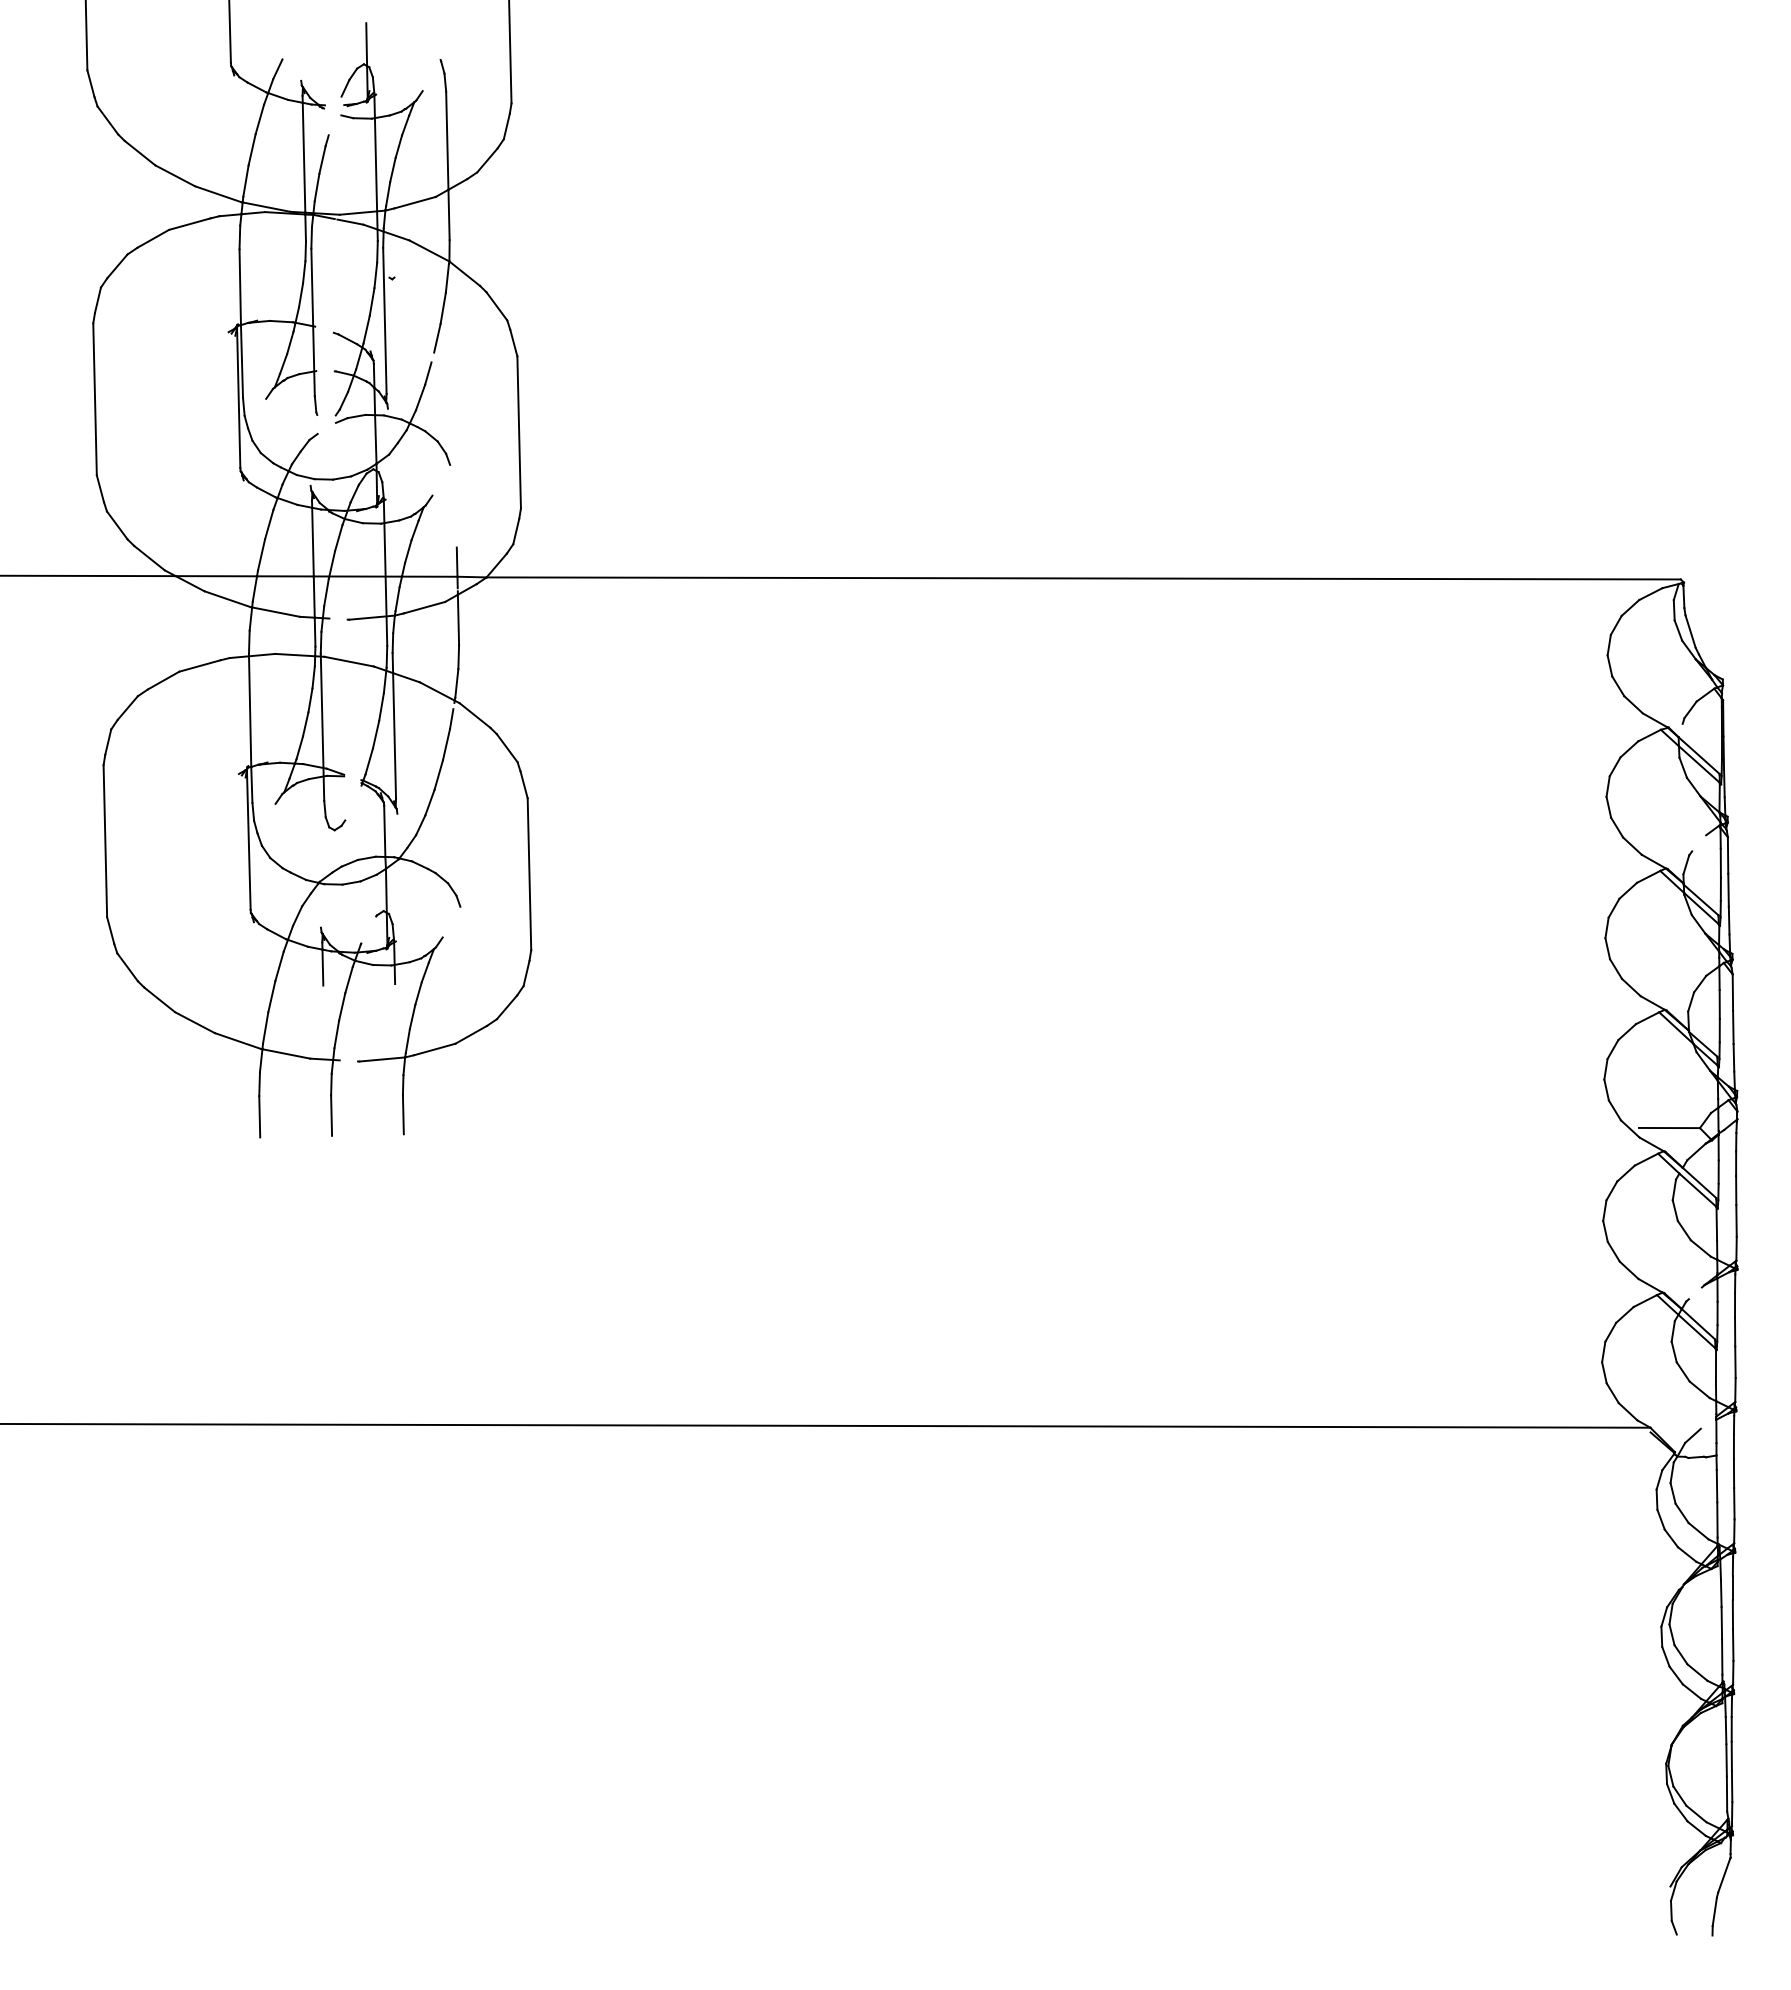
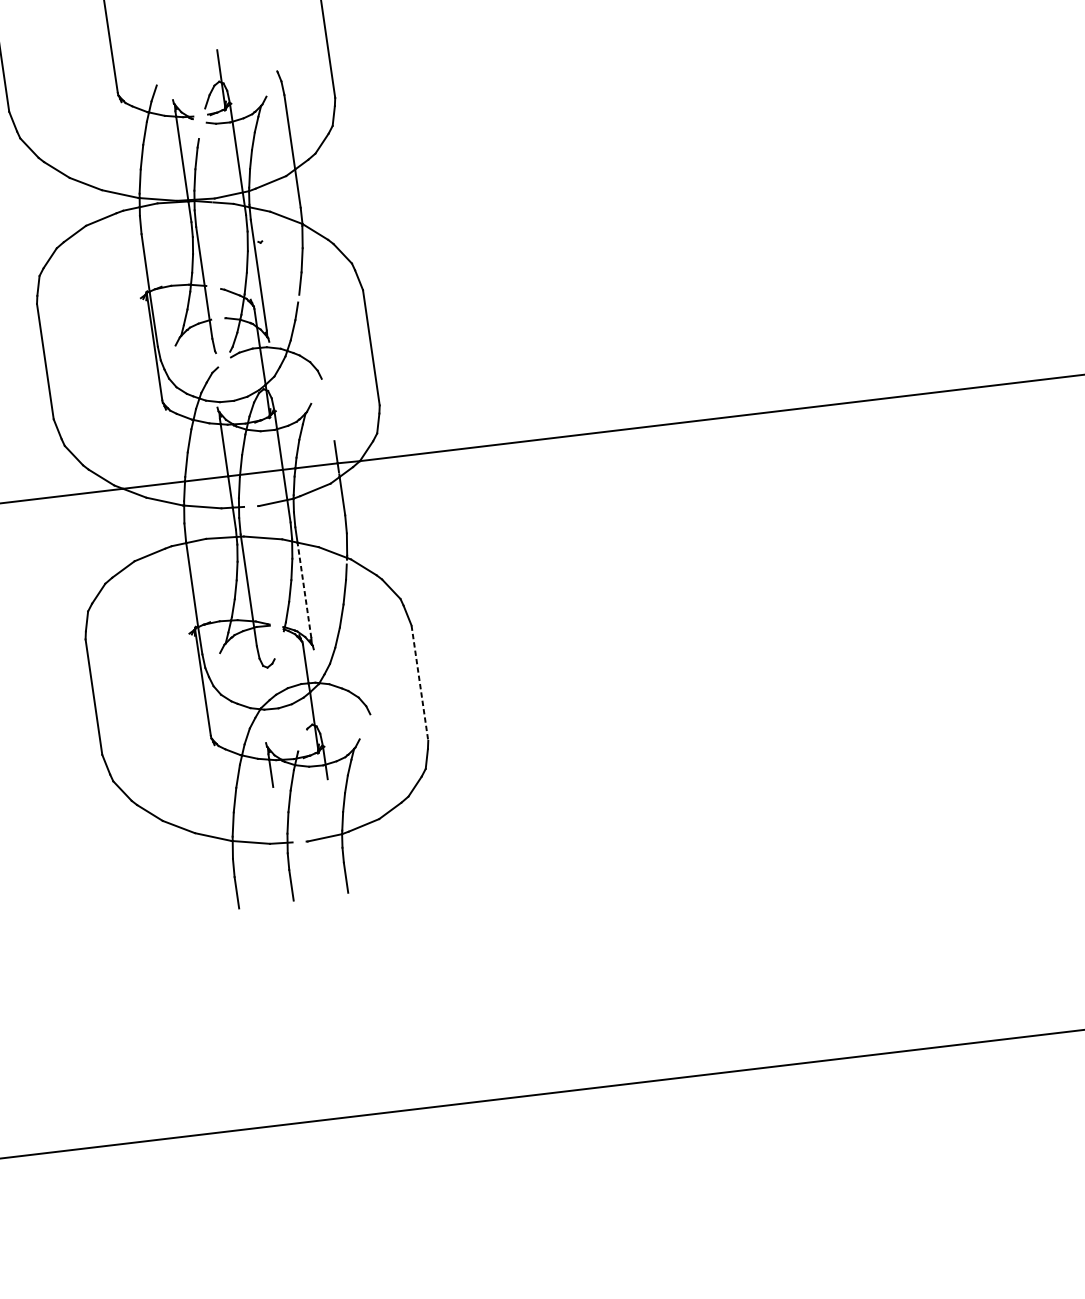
line: (394, 736) -> (304, 590), solid -> dashed
line: (529, 874) -> (419, 683), solid -> dashed

